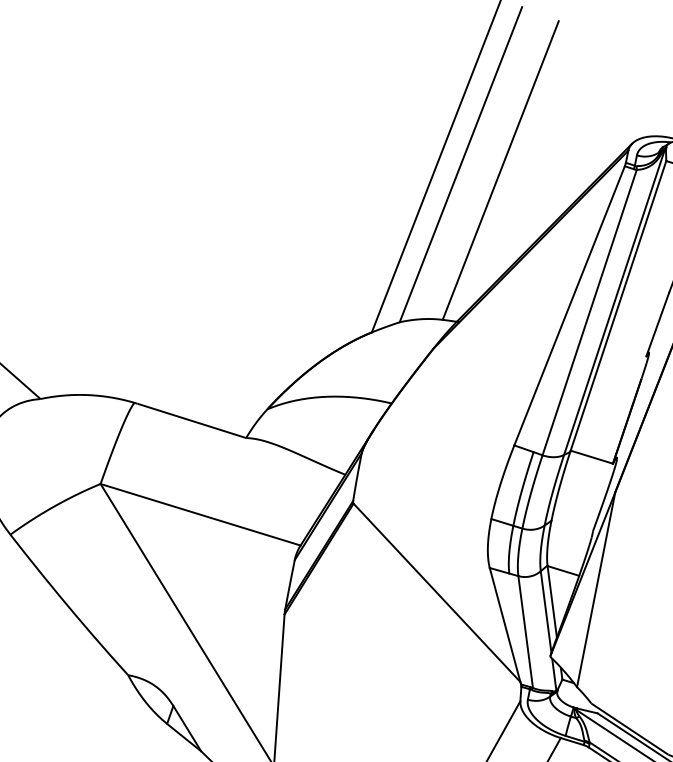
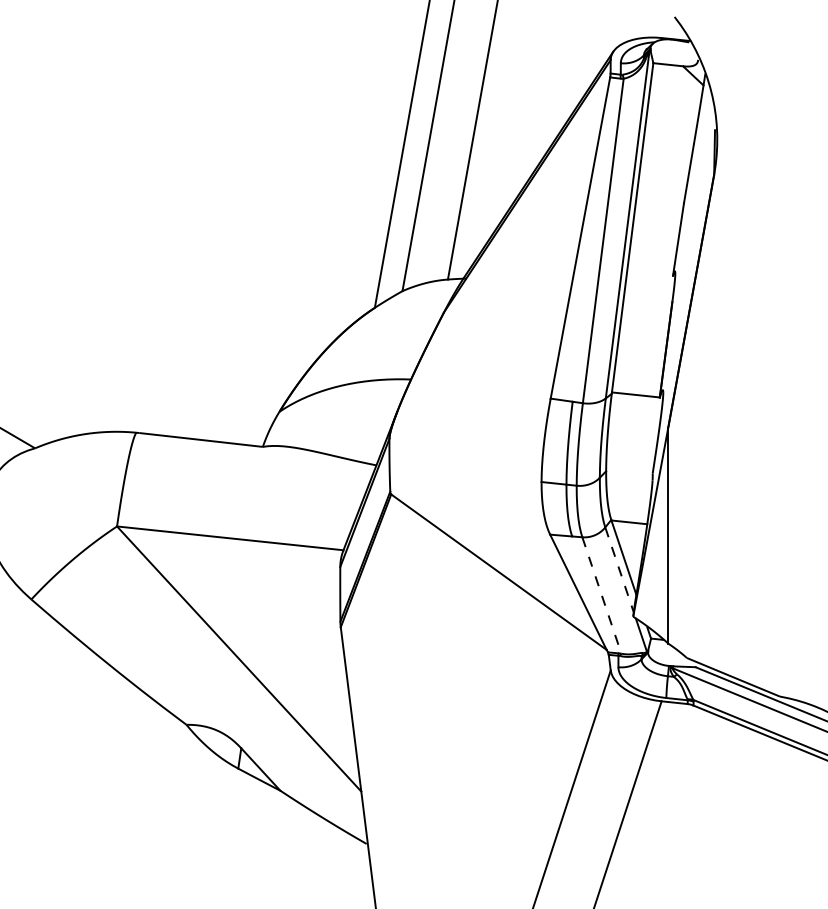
line: (546, 611) -> (619, 569), solid -> dashed
line: (526, 632) -> (602, 595), solid -> dashed

